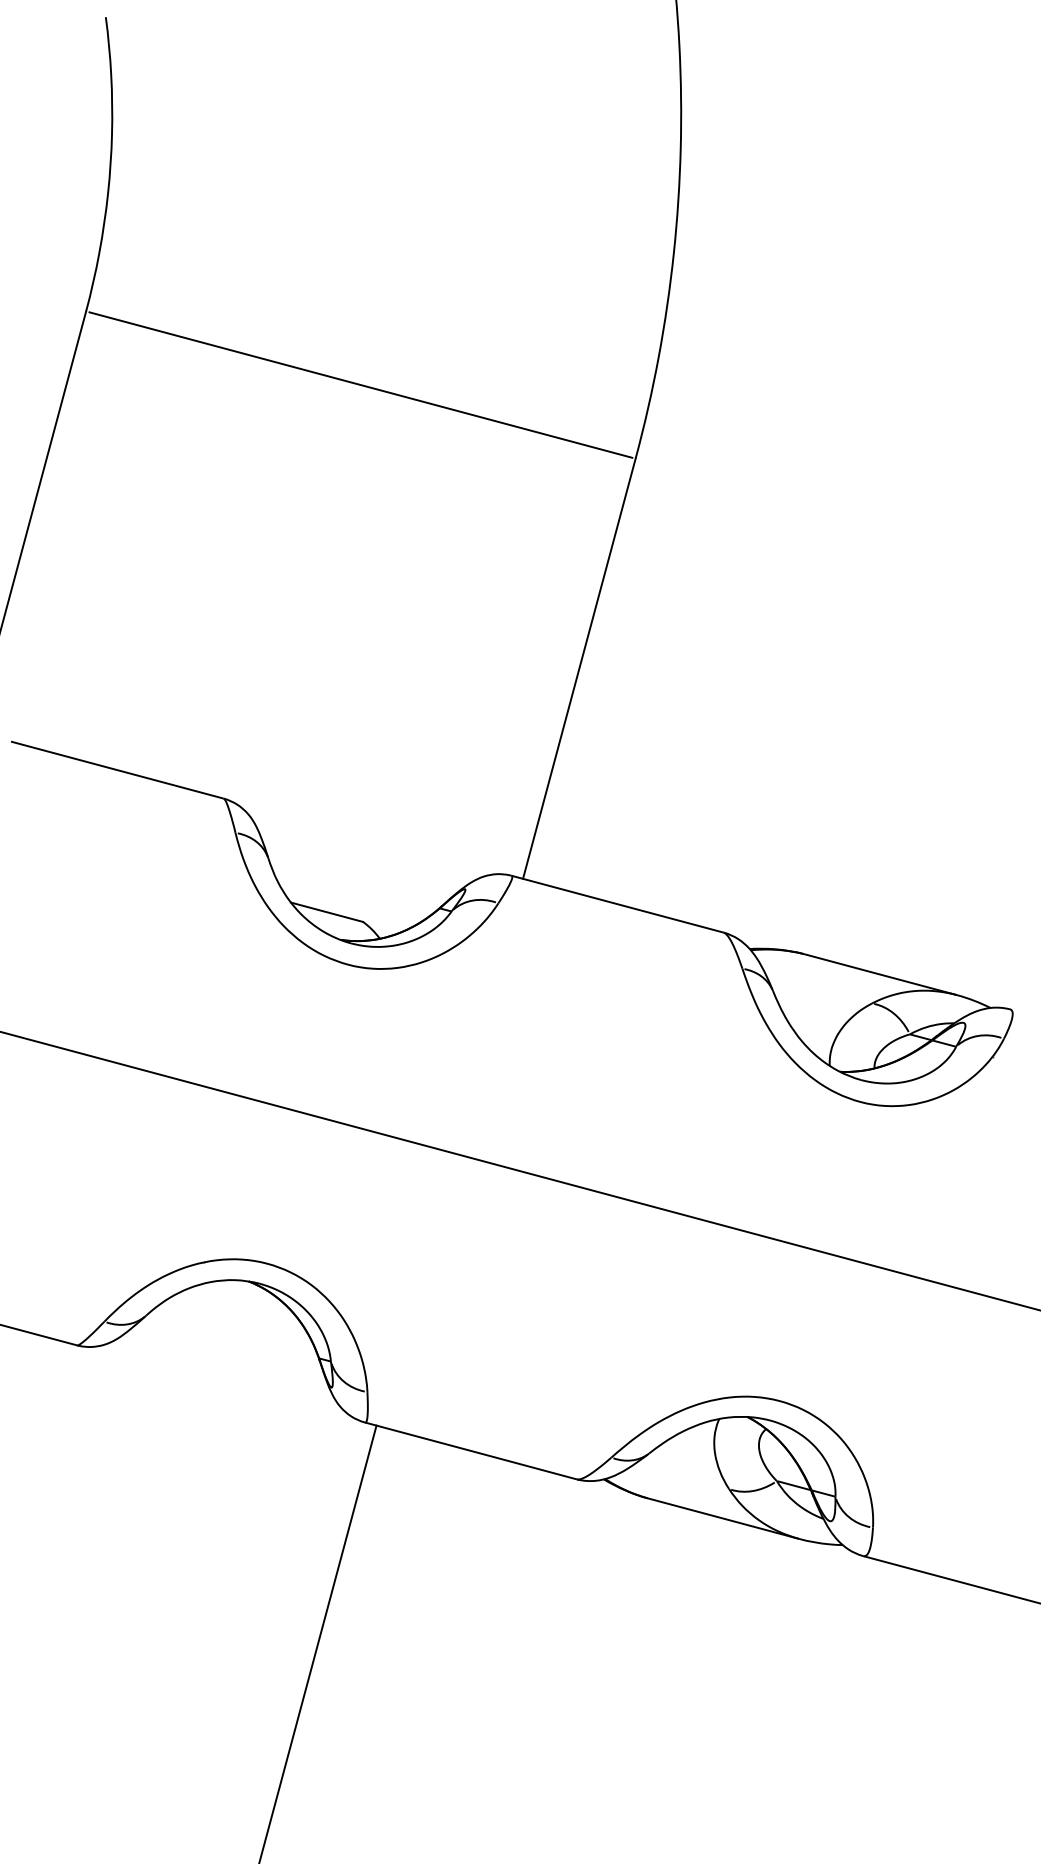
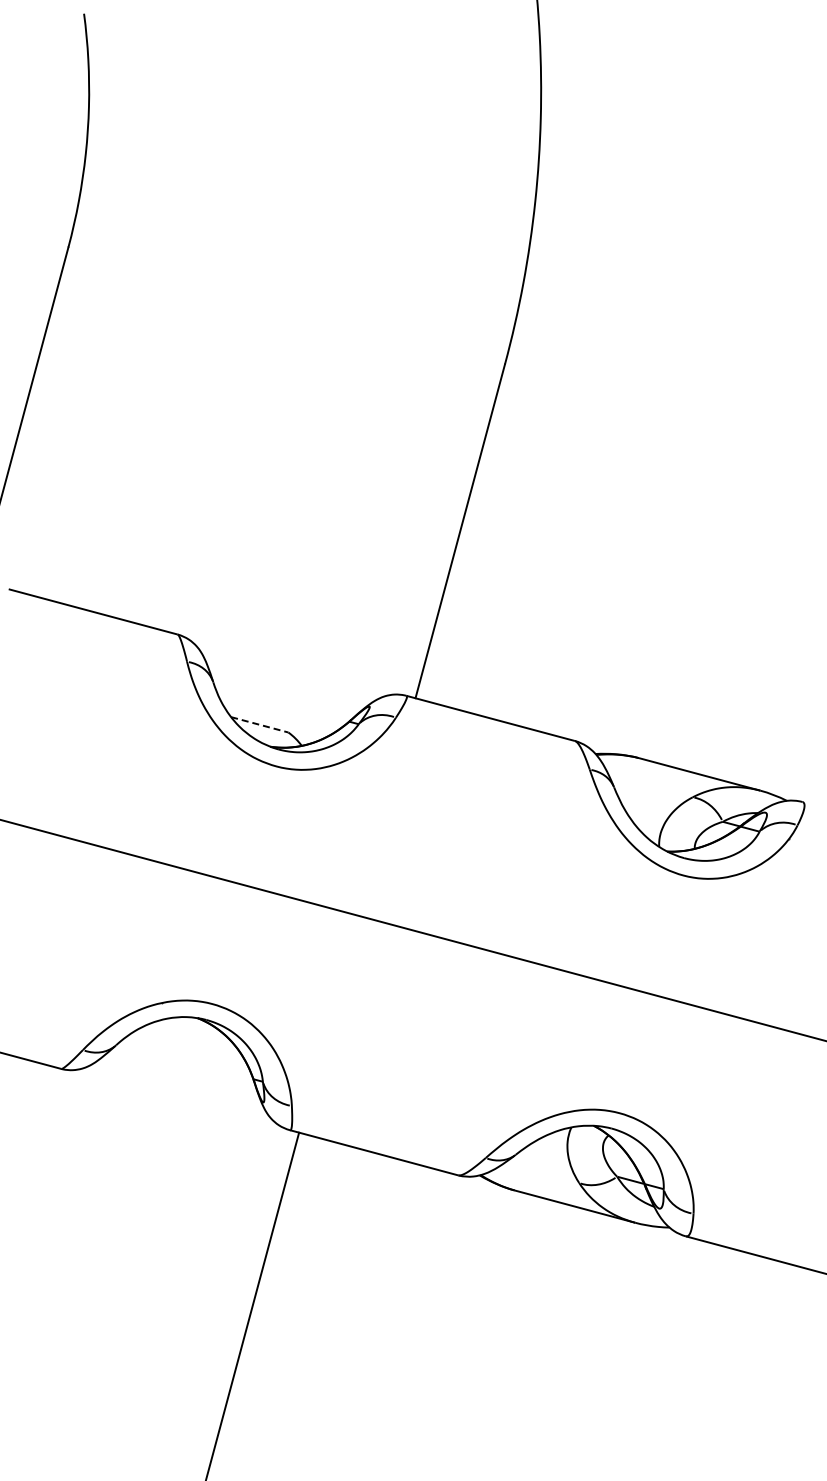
line: (360, 384) -> (286, 305), removed
line: (326, 911) -> (259, 724), solid -> dashed

